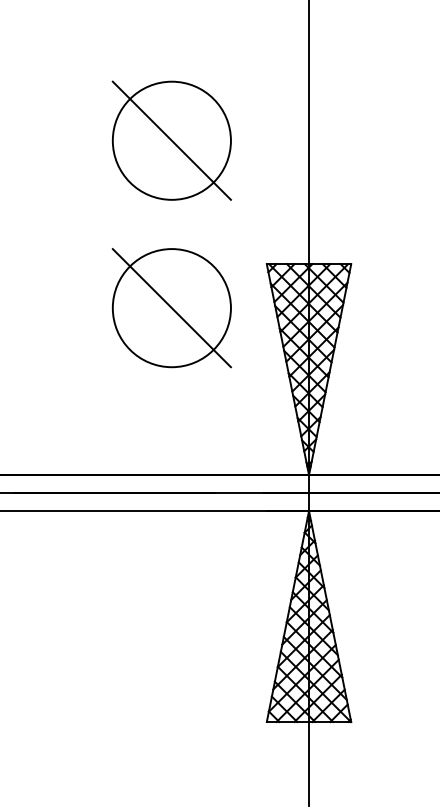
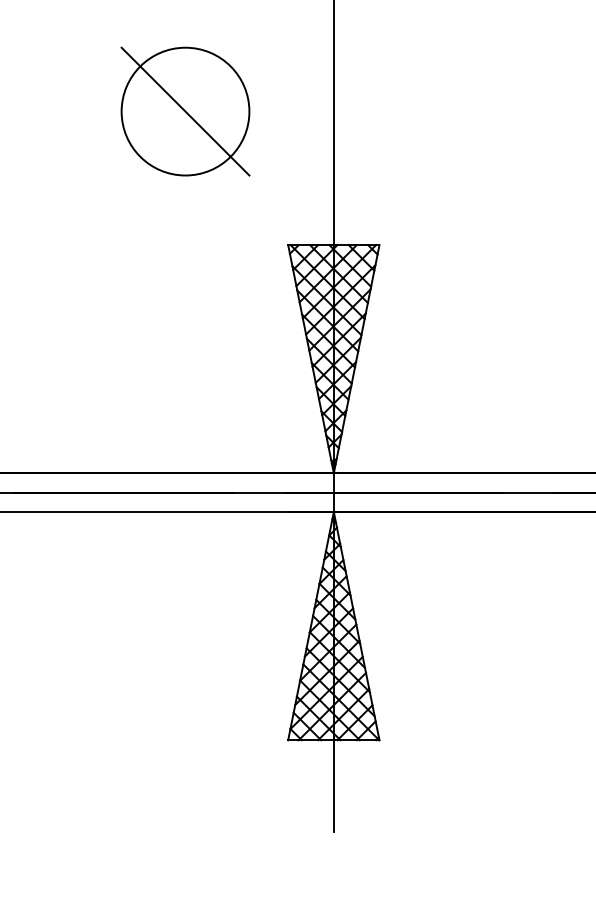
part: (171, 308) -> (185, 292), removed

